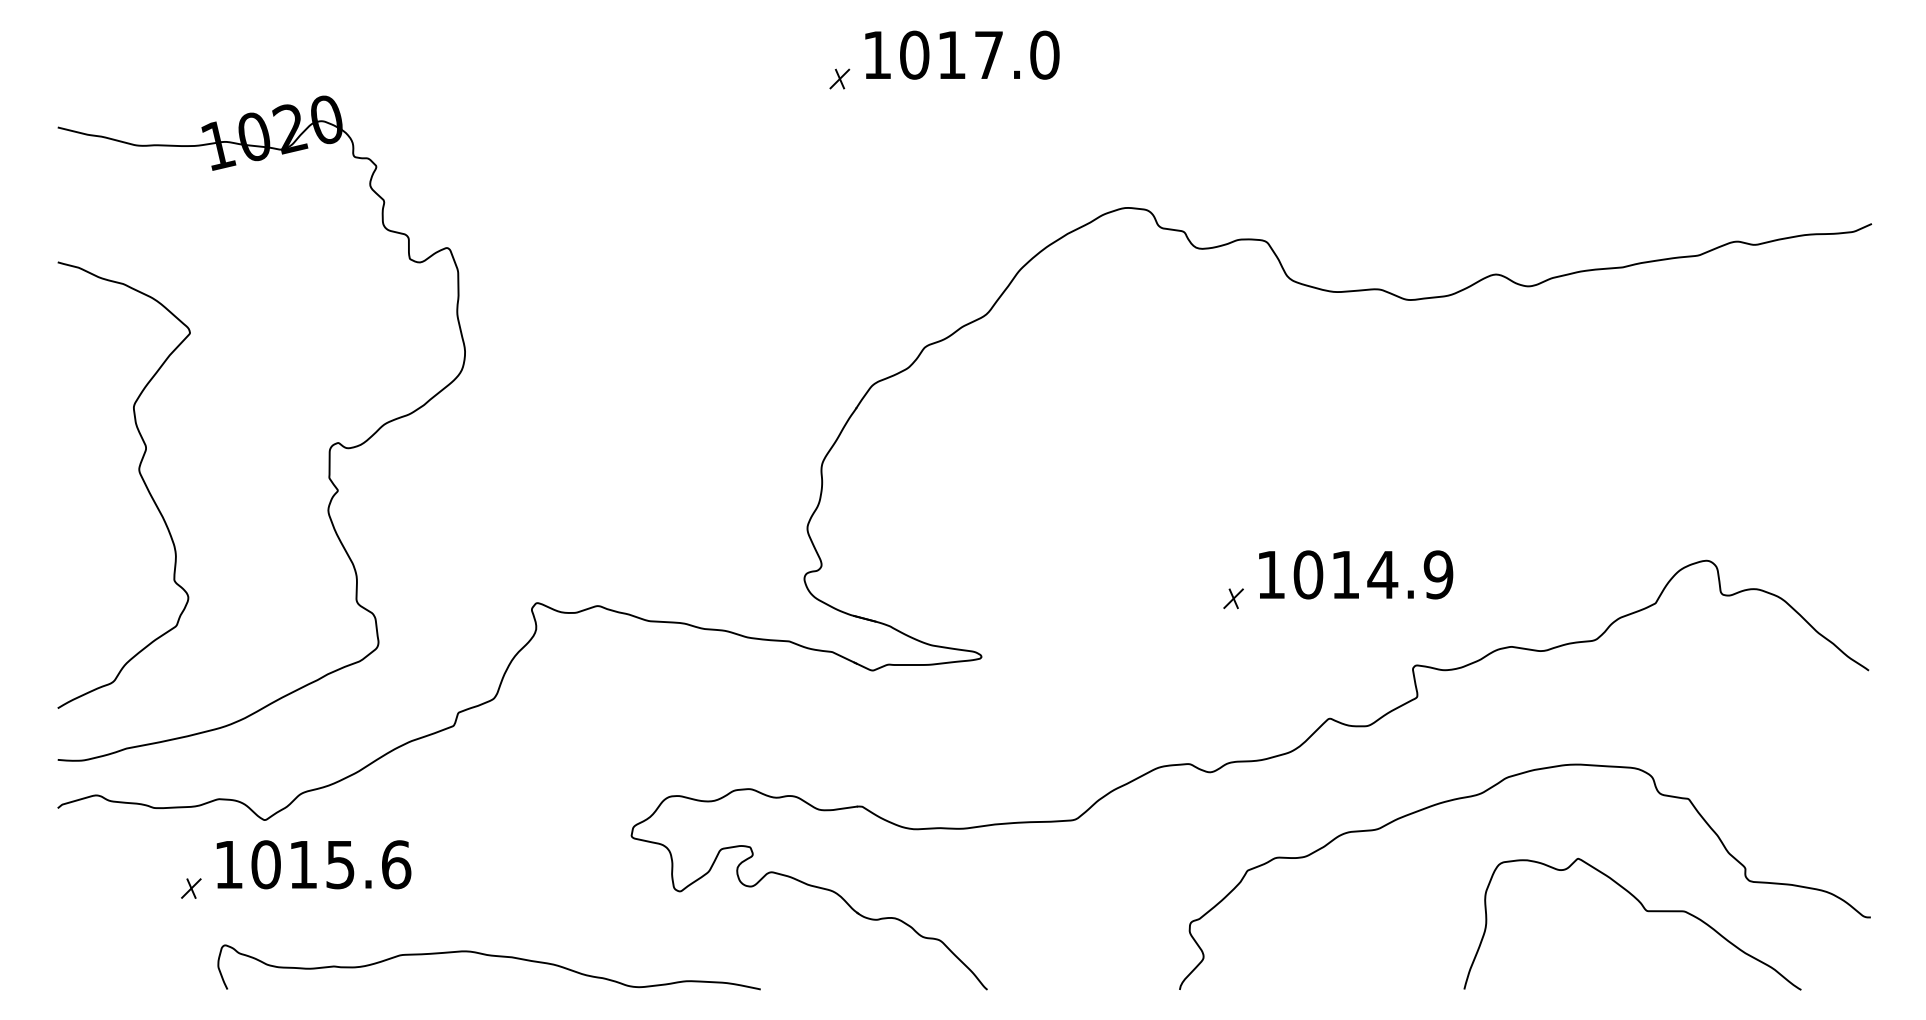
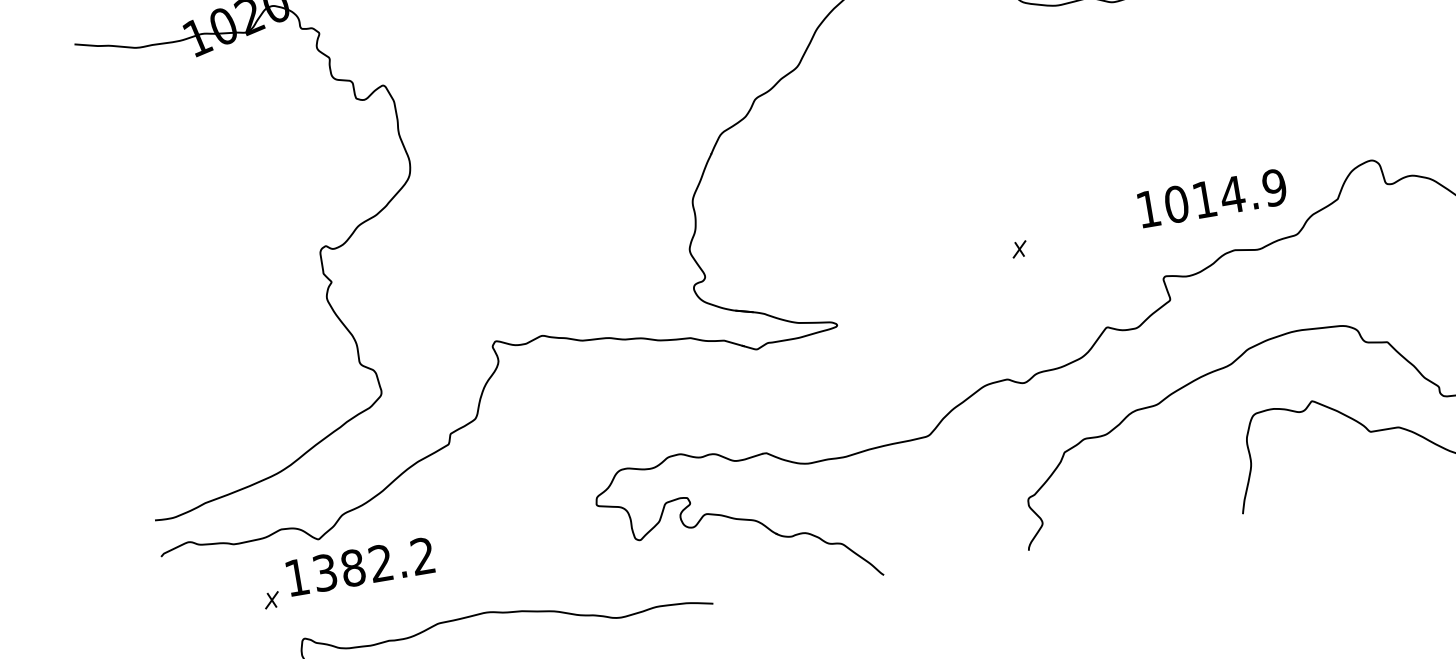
curve: (140, 476) -> (181, 296), removed
text: (1356, 574) -> (1212, 197), moved
text: (331, 864) -> (374, 564), 1015.6 -> 1382.2

